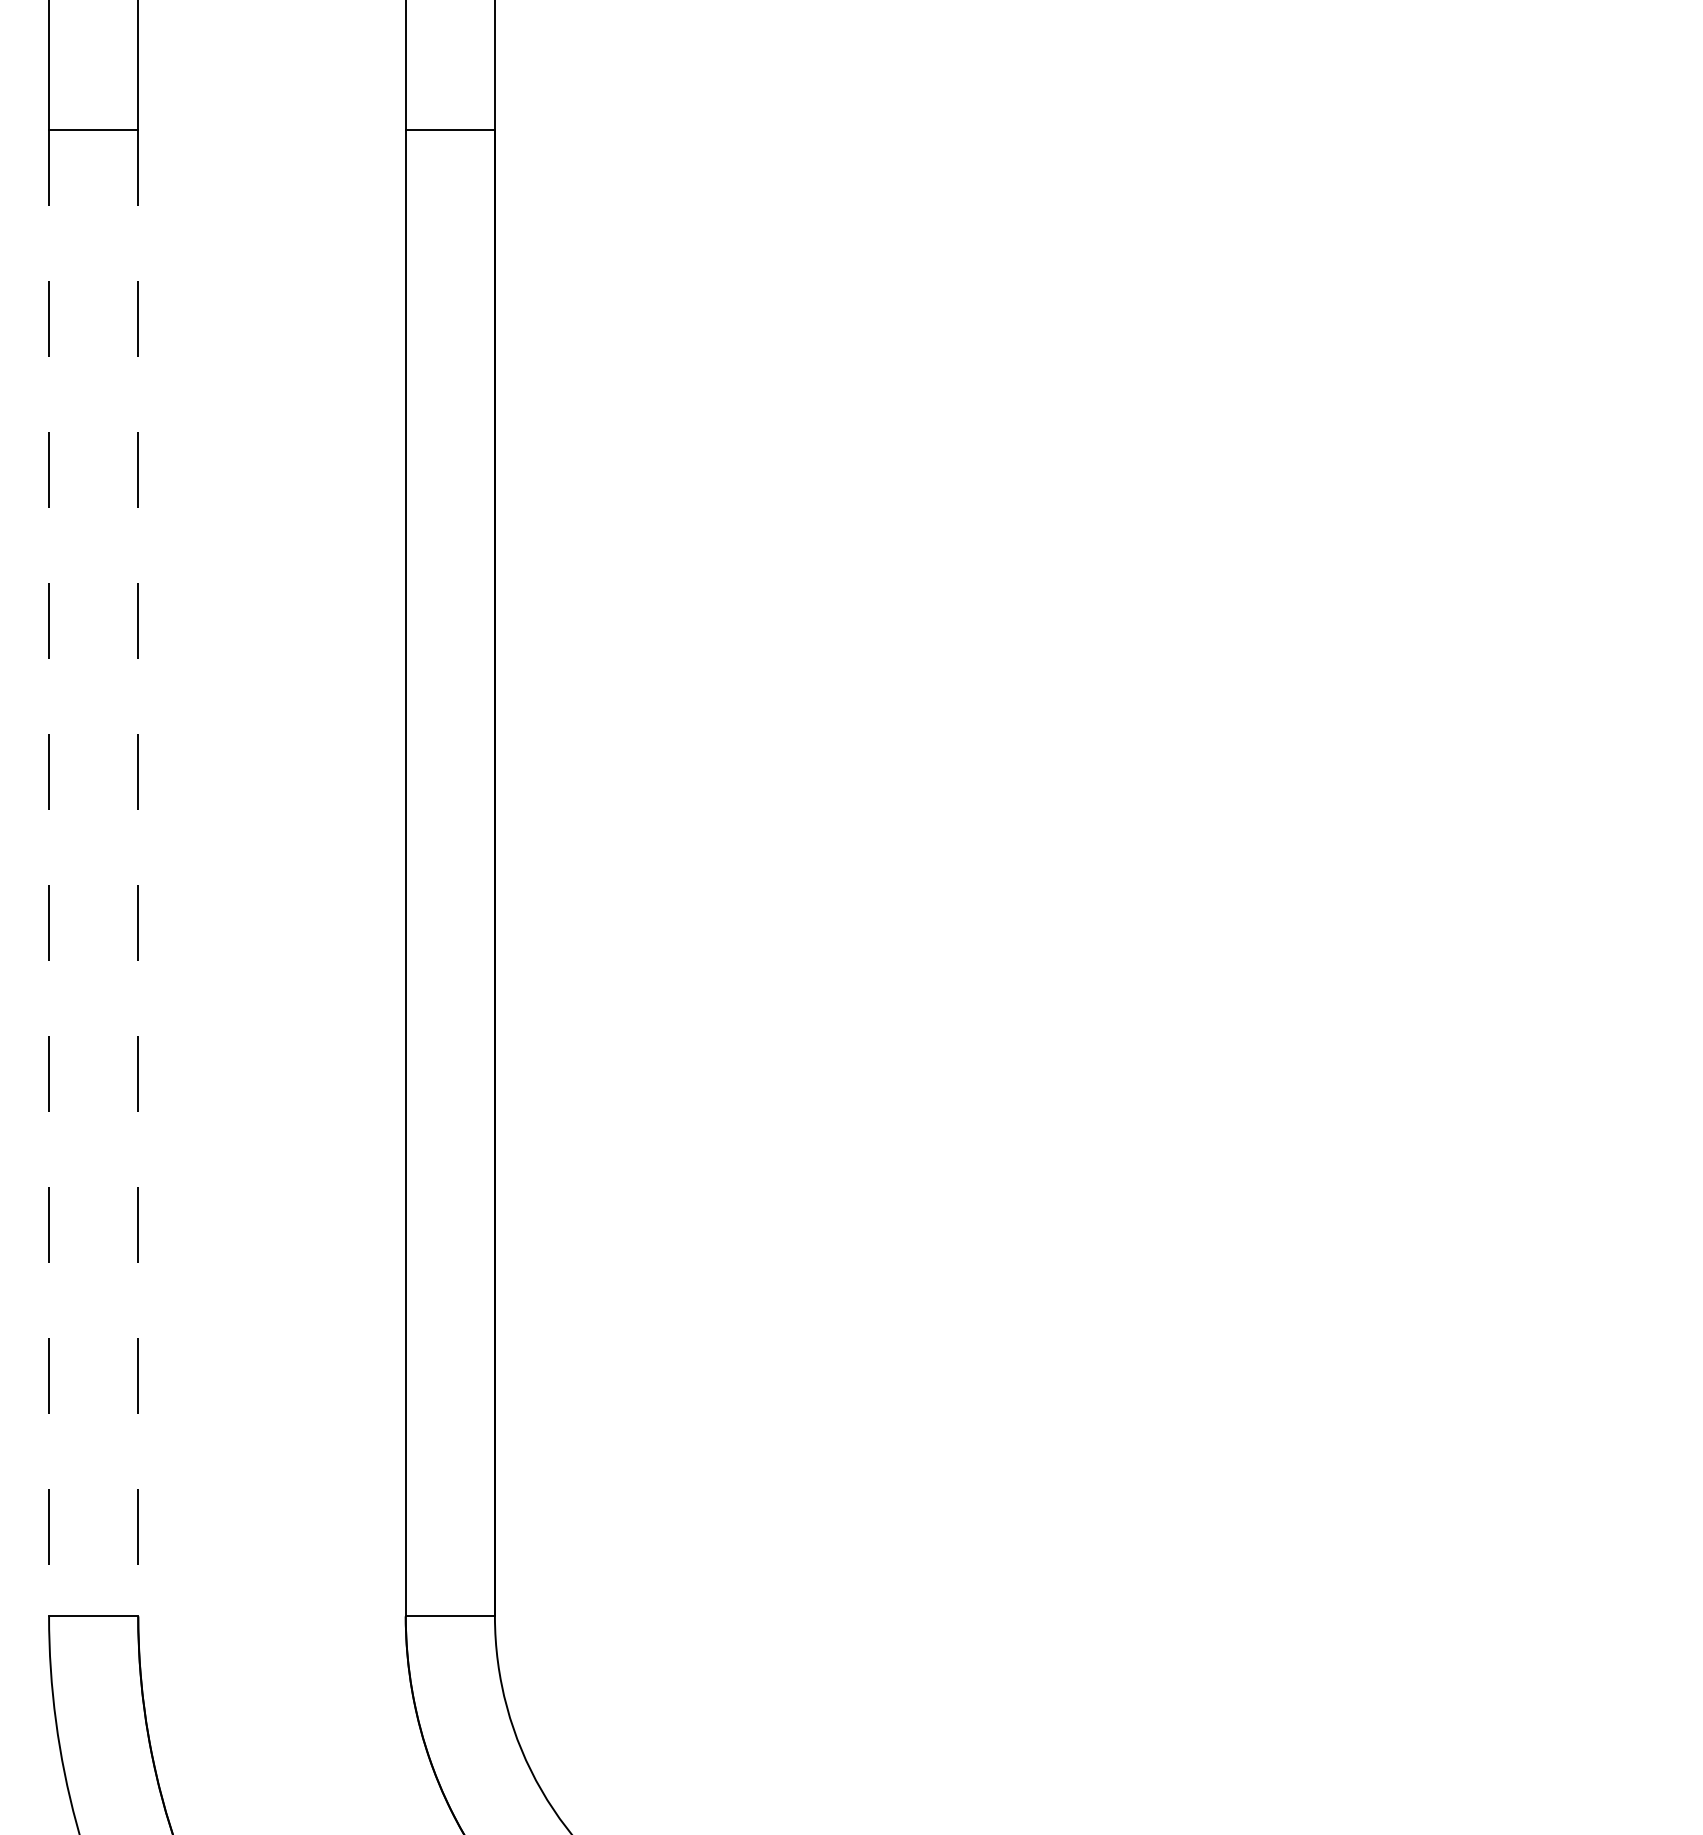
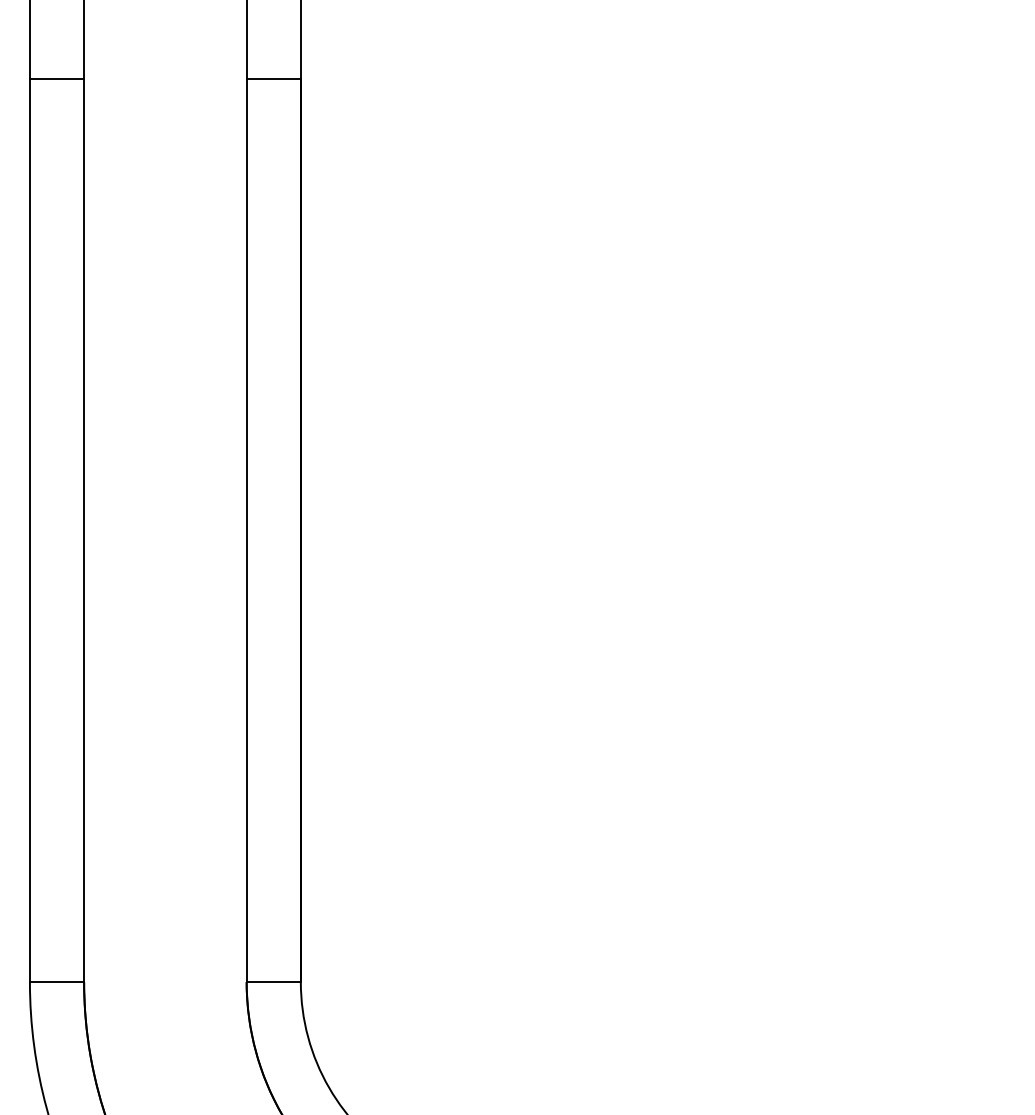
line: (48, 873) -> (29, 530), dashed -> solid
line: (138, 873) -> (84, 530), dashed -> solid

